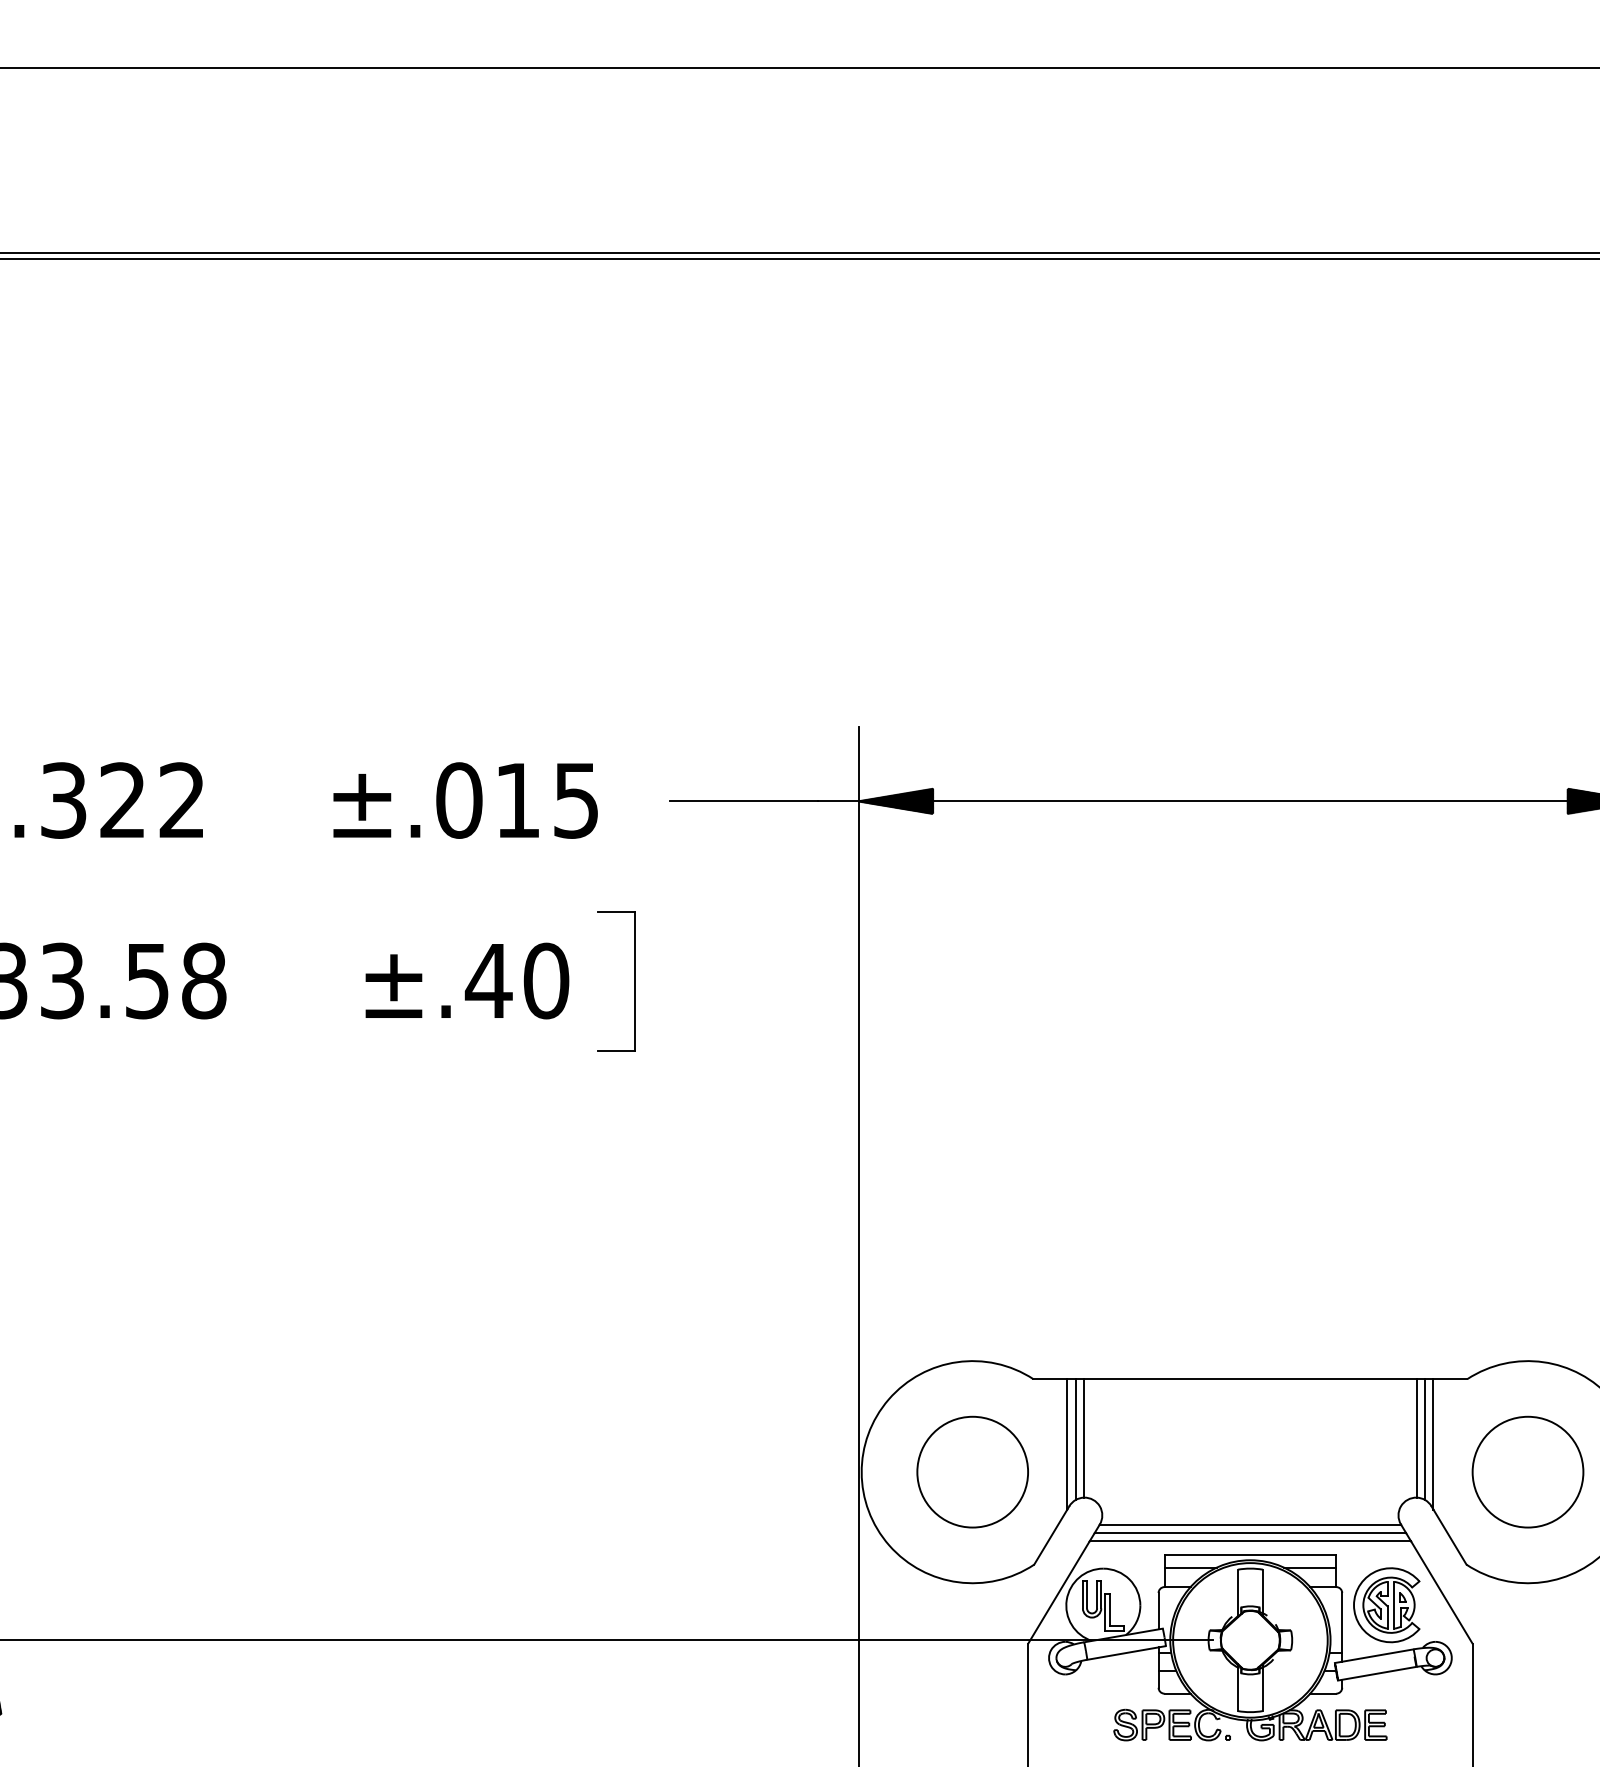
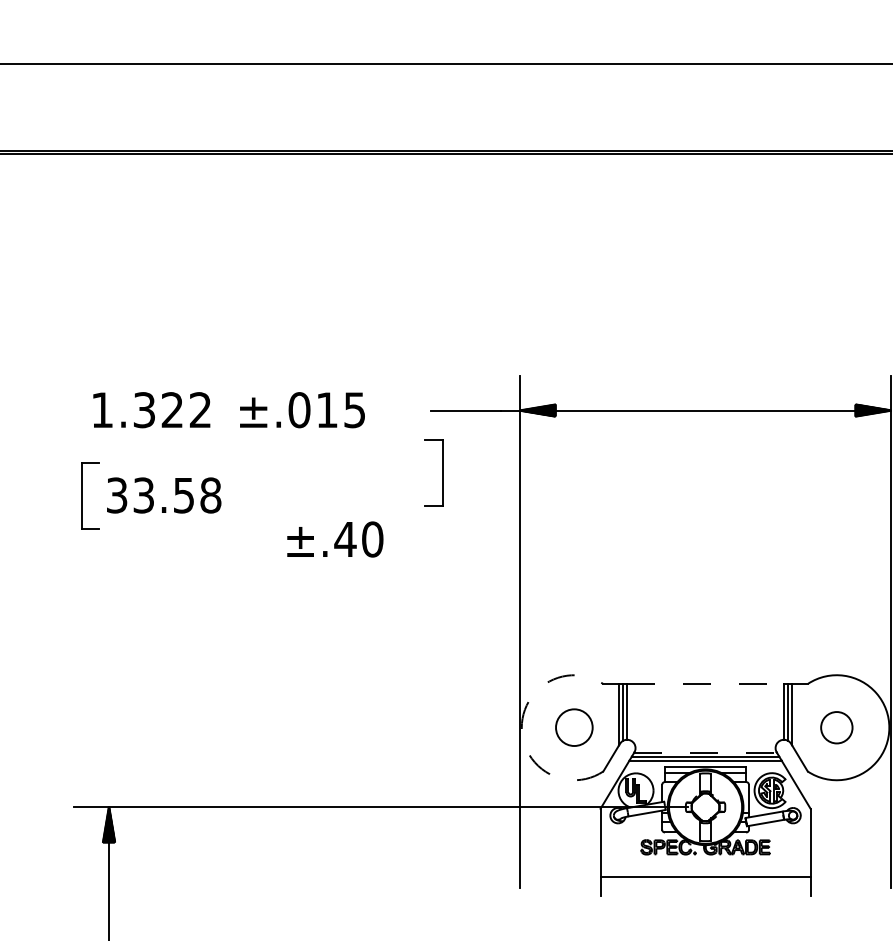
text: (465, 801) -> (302, 410), moved
text: (467, 980) -> (335, 539), moved
part: (634, 980) -> (442, 472), moved
line: (1250, 1378) -> (705, 683), solid -> dashed
arc: (861, 1471) -> (521, 727), solid -> dashed
circle: (973, 1471) -> (574, 727), size x0.7
circle: (1527, 1471) -> (836, 727), size x0.6
line: (1252, 1524) -> (706, 752), solid -> dashed

